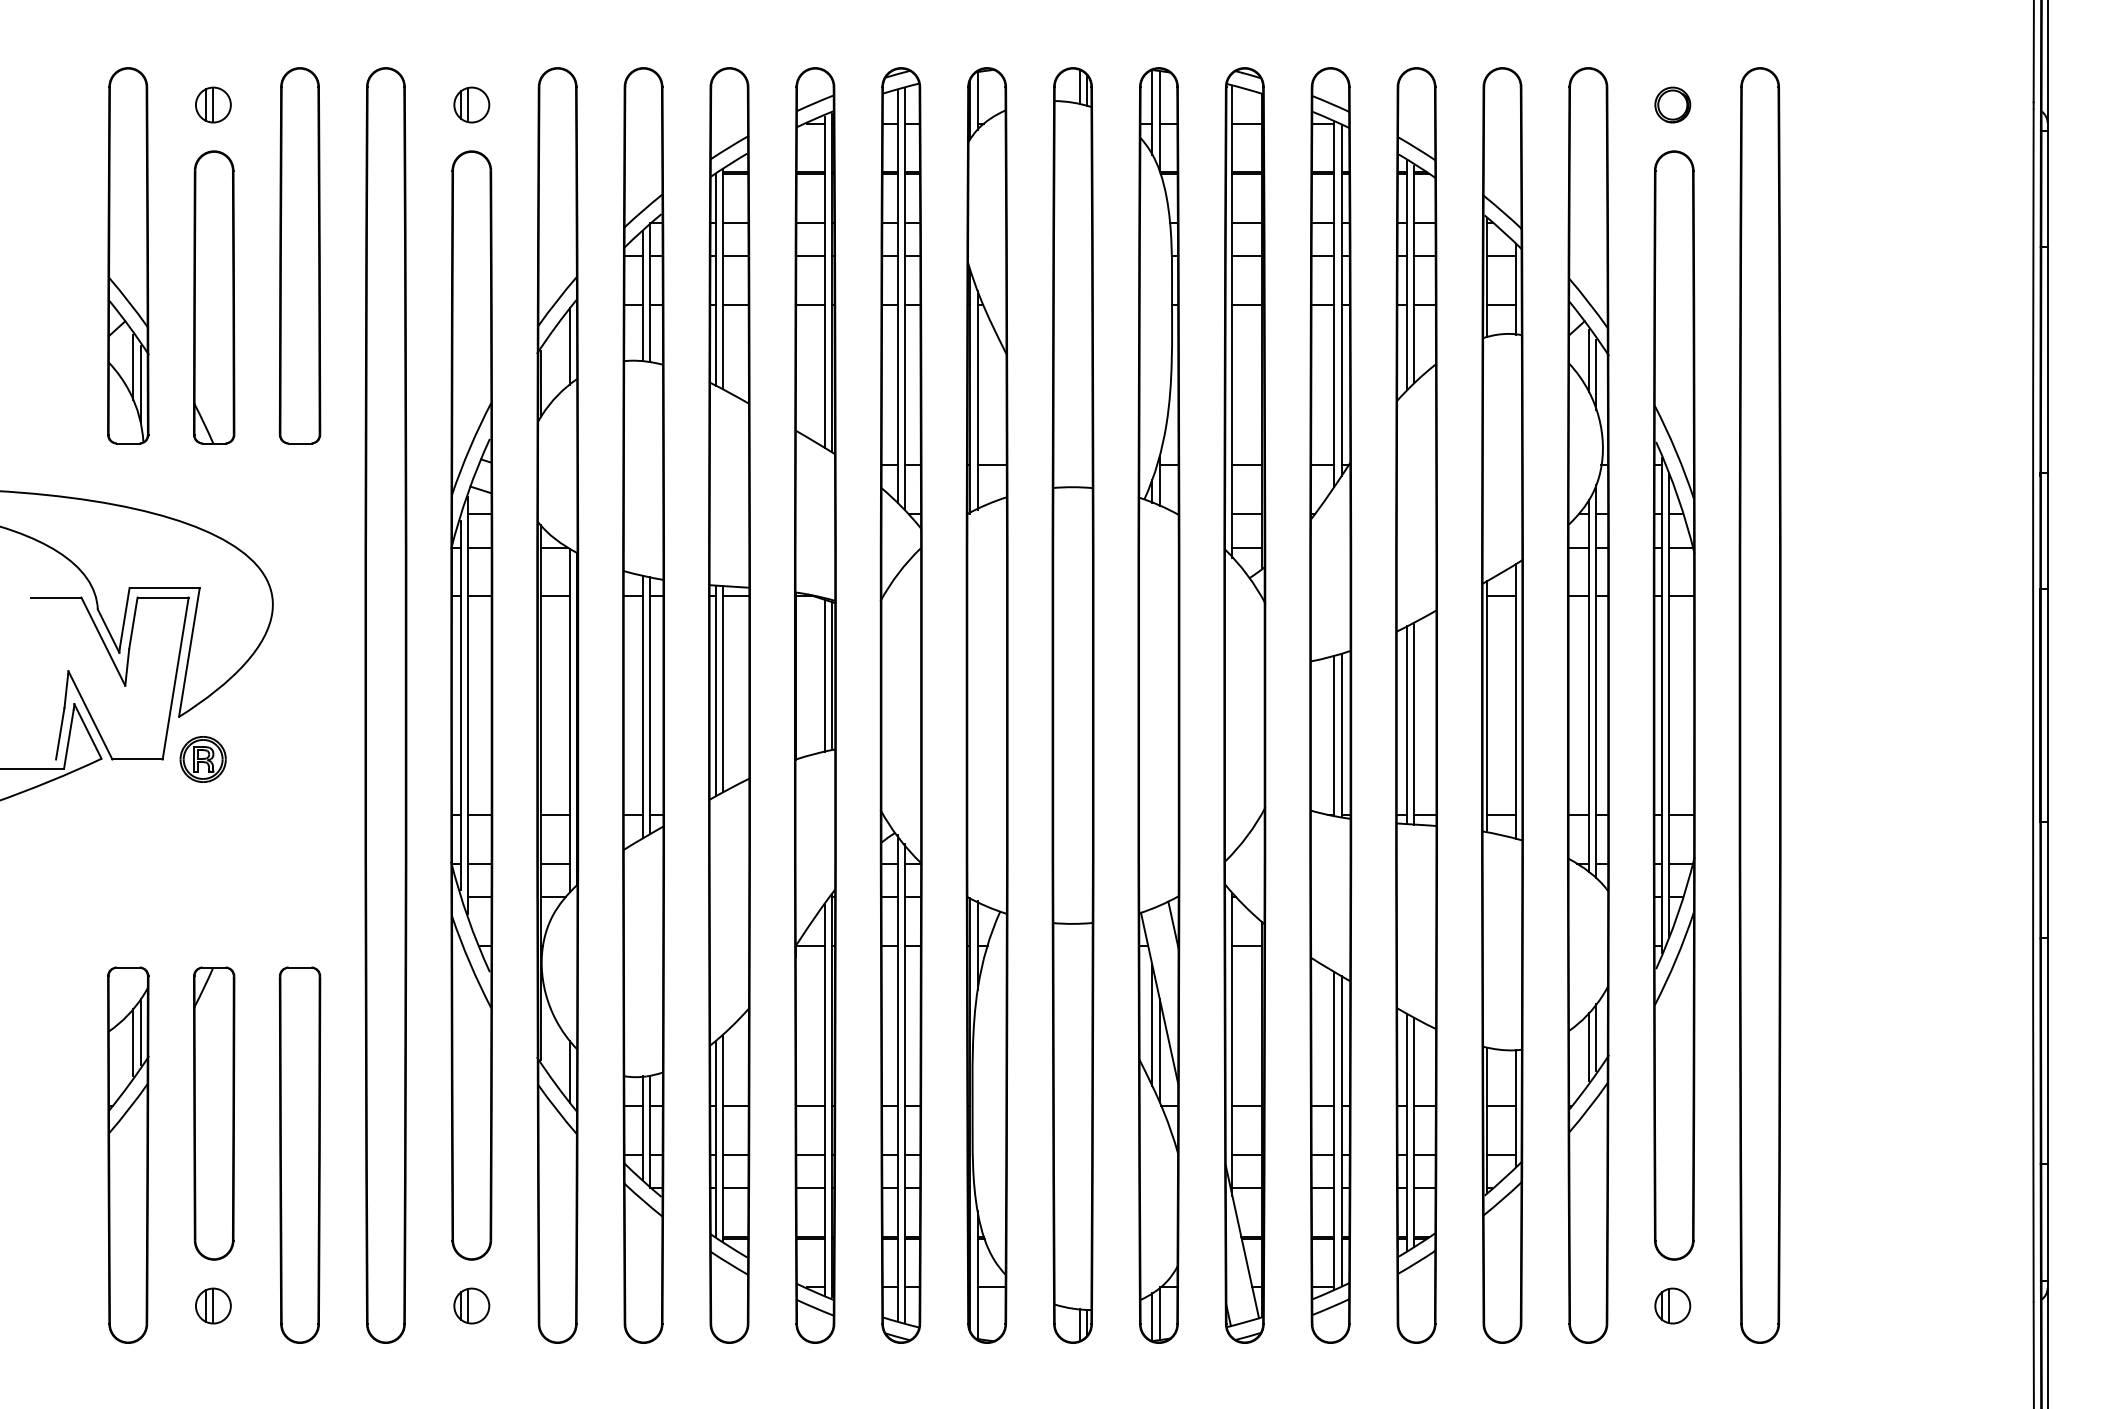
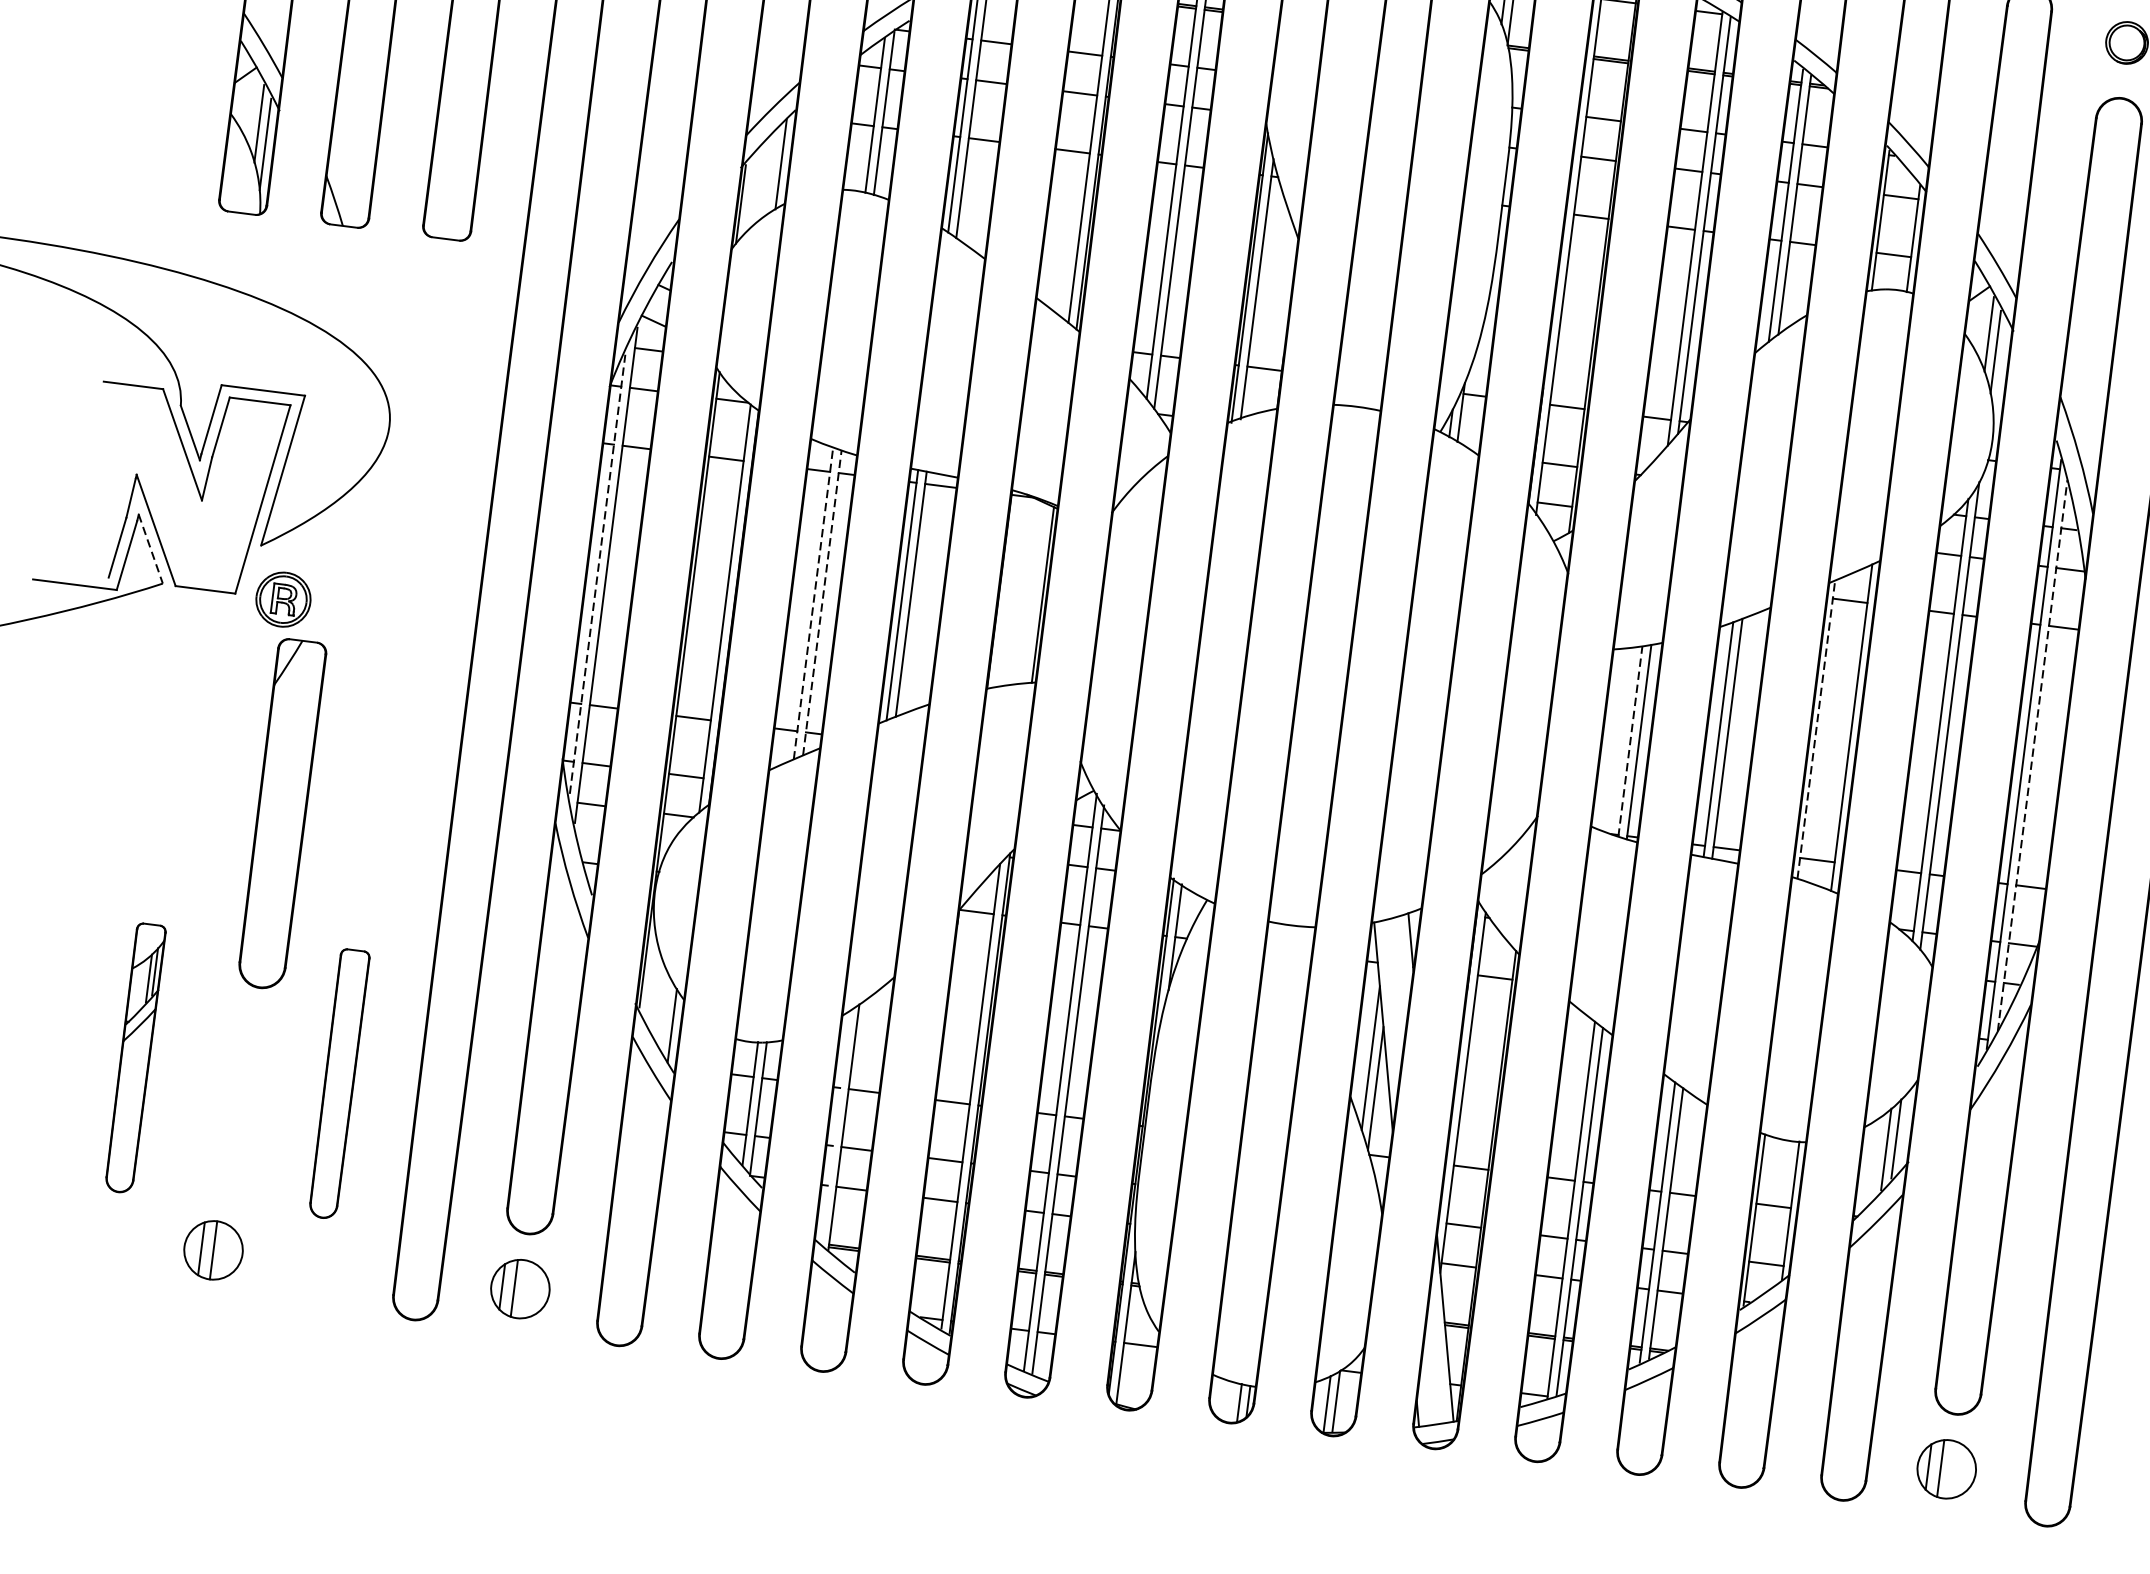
line: (824, 675) -> (1033, 593), removed
line: (460, 705) -> (597, 574), solid -> dashed
line: (650, 705) -> (822, 602), solid -> dashed
line: (1669, 705) -> (2033, 755), solid -> dashed
line: (642, 706) -> (813, 602), solid -> dashed
line: (1487, 706) -> (1816, 729), solid -> dashed
line: (87, 731) -> (150, 549), solid -> dashed
line: (1334, 735) -> (1630, 740), solid -> dashed
part: (214, 1113) -> (282, 814), moved
line: (715, 1138) -> (835, 1126), removed
part: (128, 1154) -> (135, 1057), size x0.6
part: (299, 1154) -> (338, 1083), size x0.6
part: (213, 1305) -> (213, 1249), size x1.4
part: (471, 1305) -> (520, 1288), size x1.4
part: (1672, 1305) -> (1946, 1468), size x1.4

